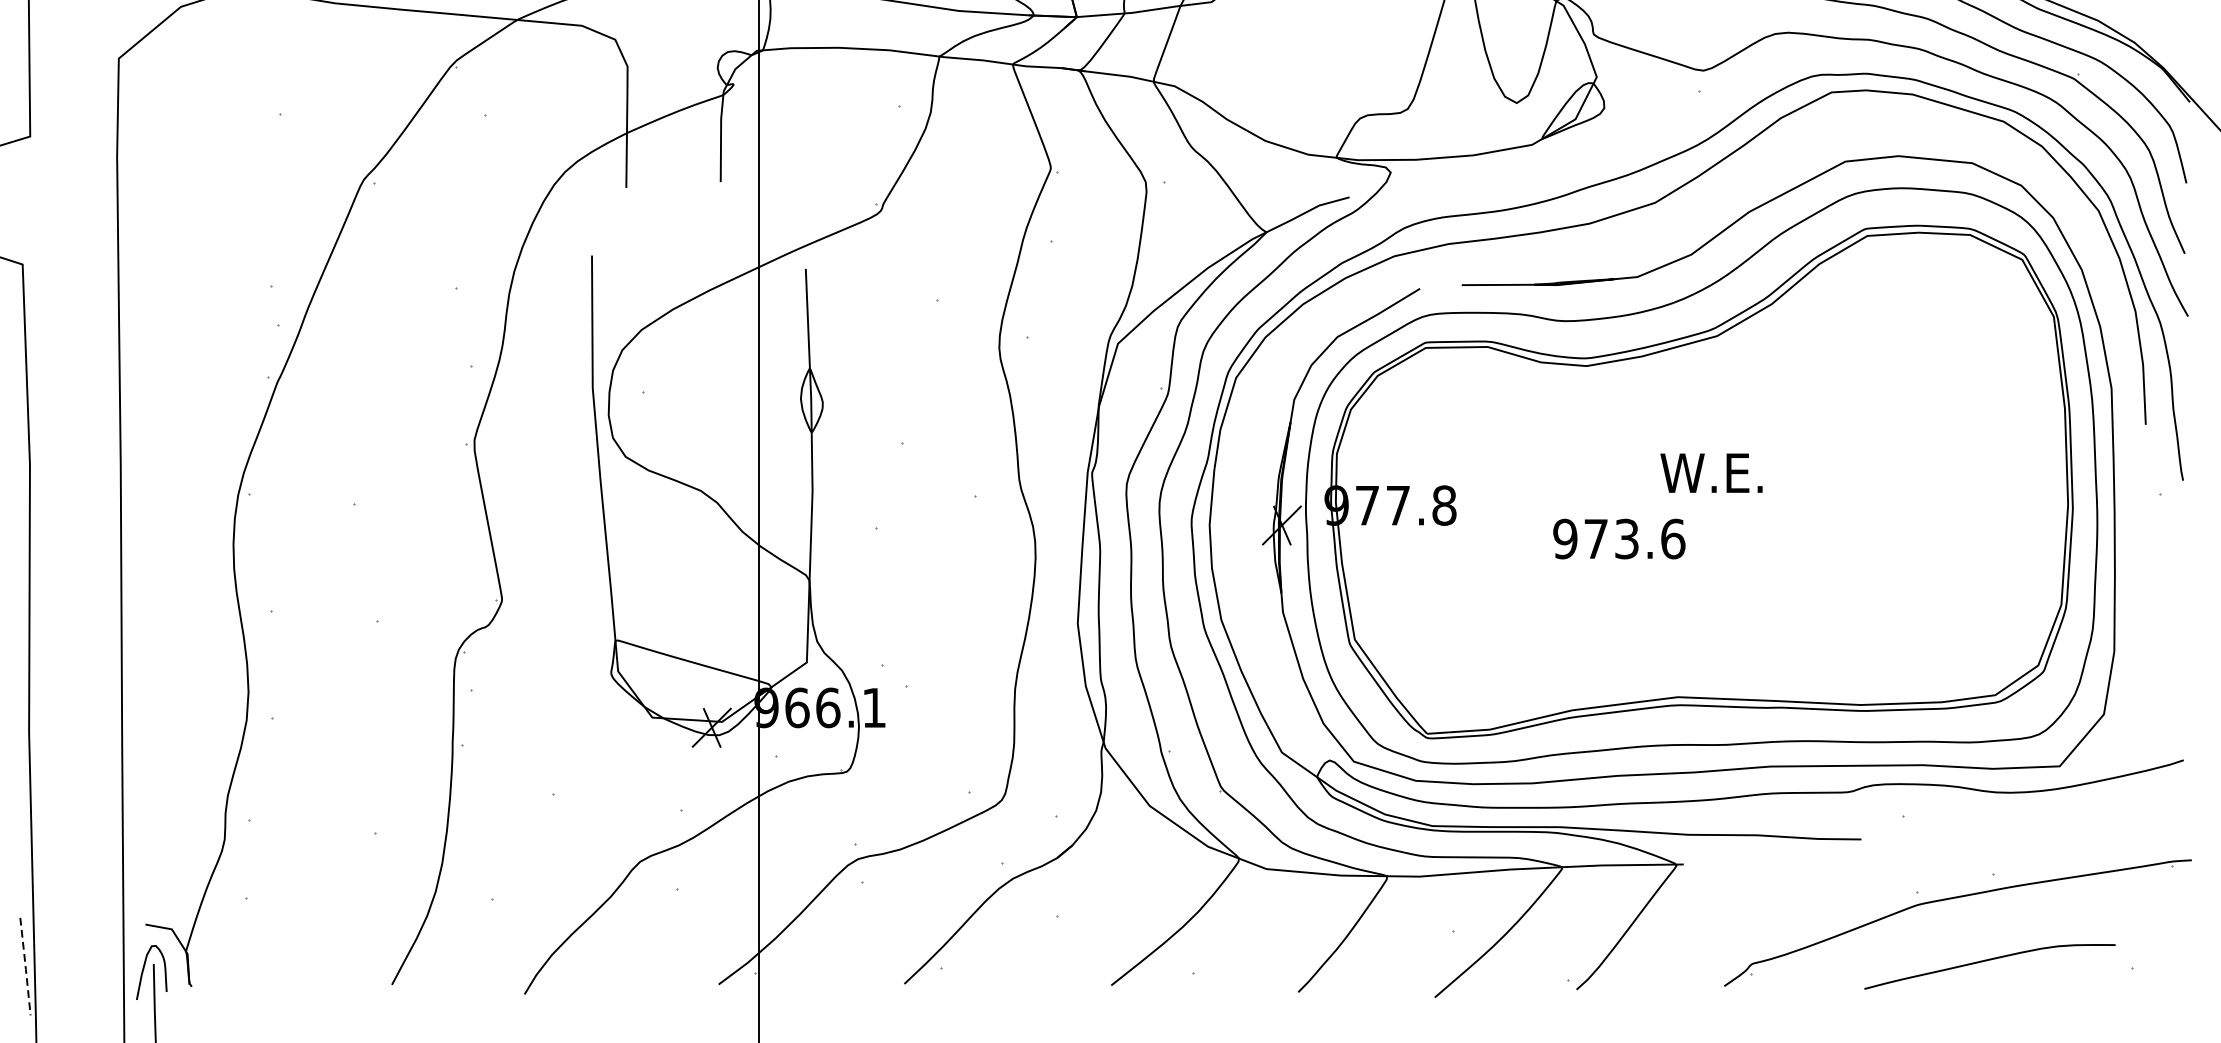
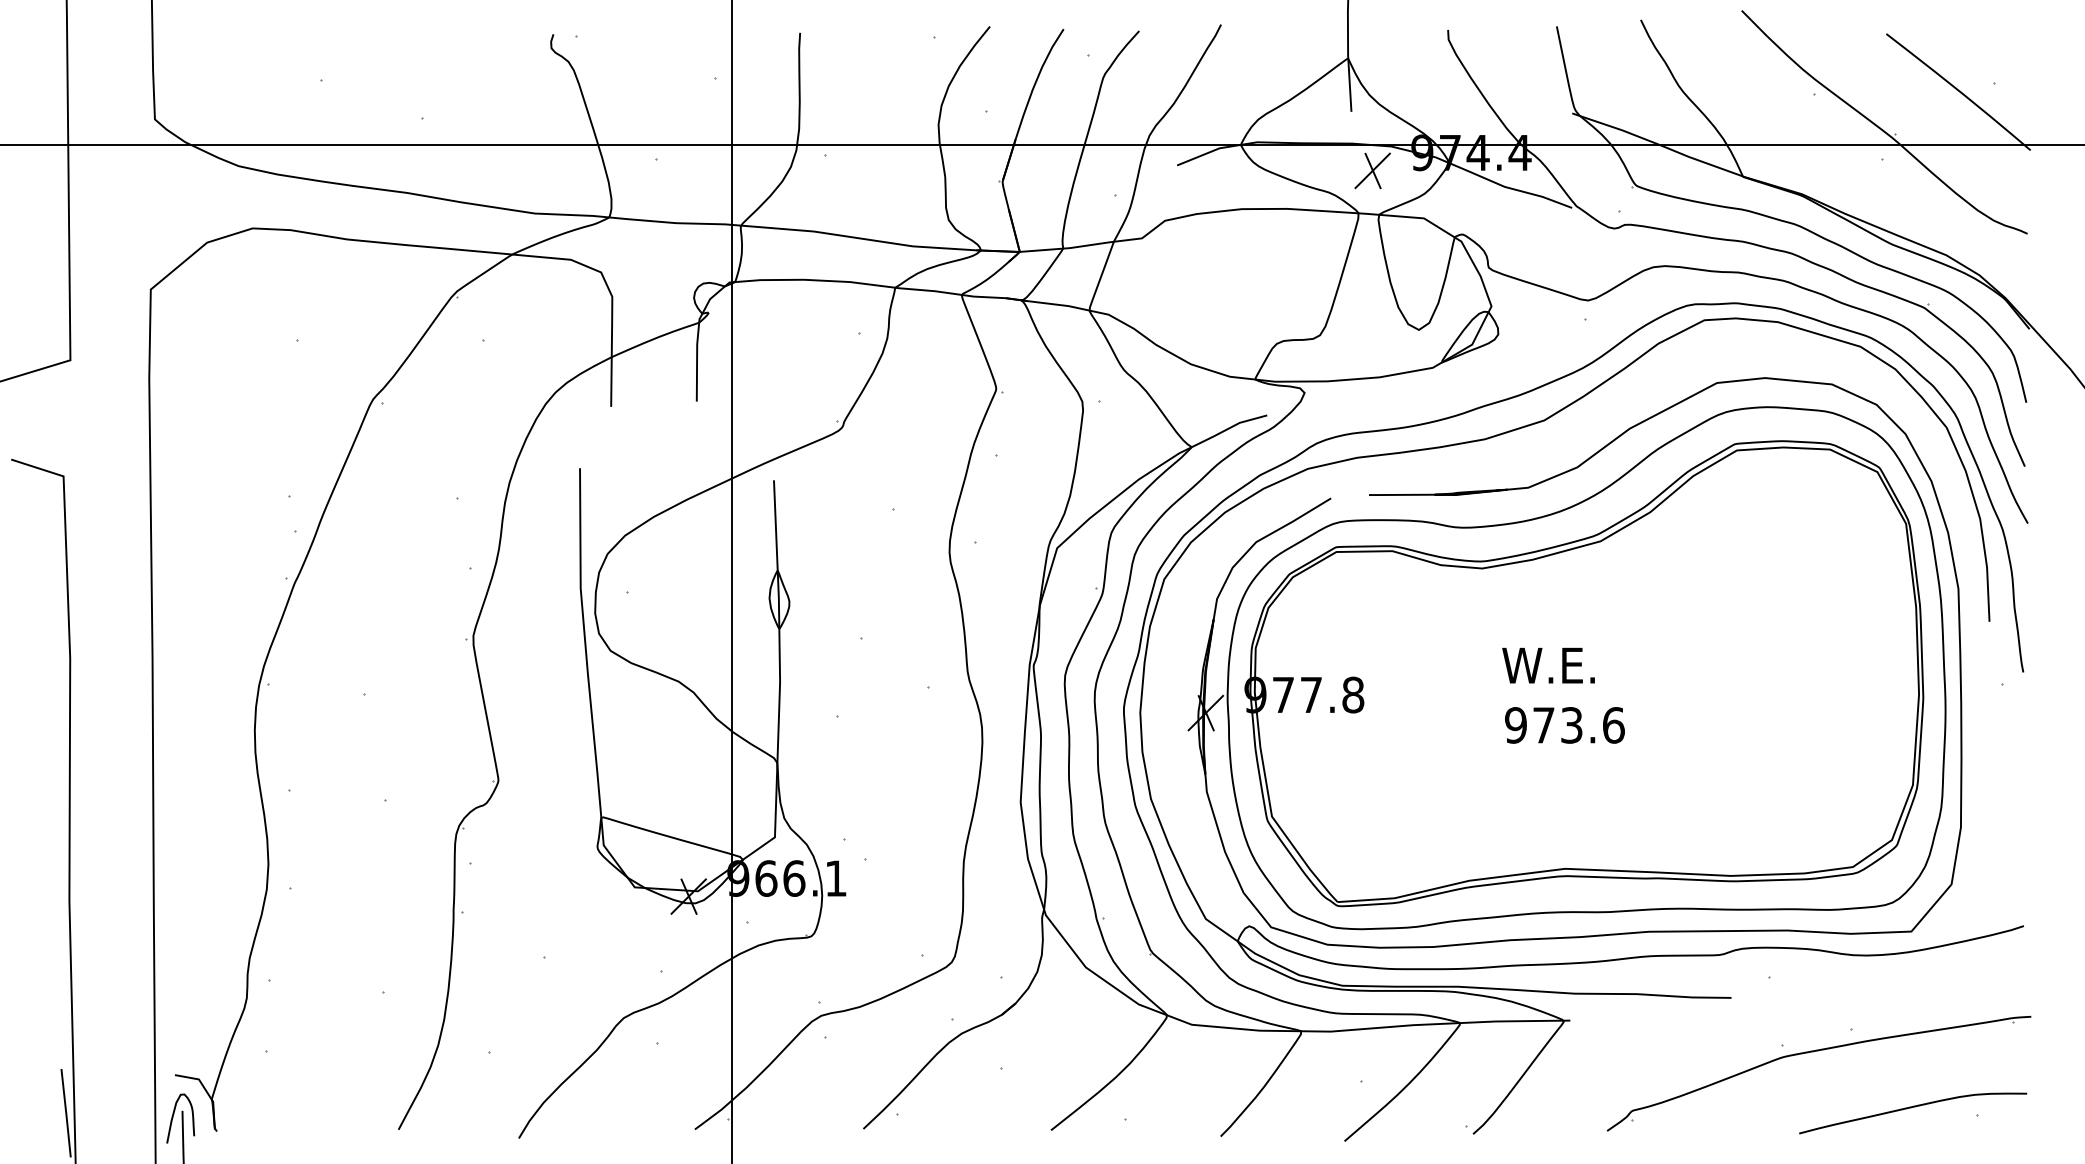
text: (1711, 473) -> (1548, 665), moved
text: (1618, 539) -> (1564, 725), moved
curve: (1988, 961) -> (1911, 1108), moved
line: (25, 966) -> (66, 1113), dashed -> solid

